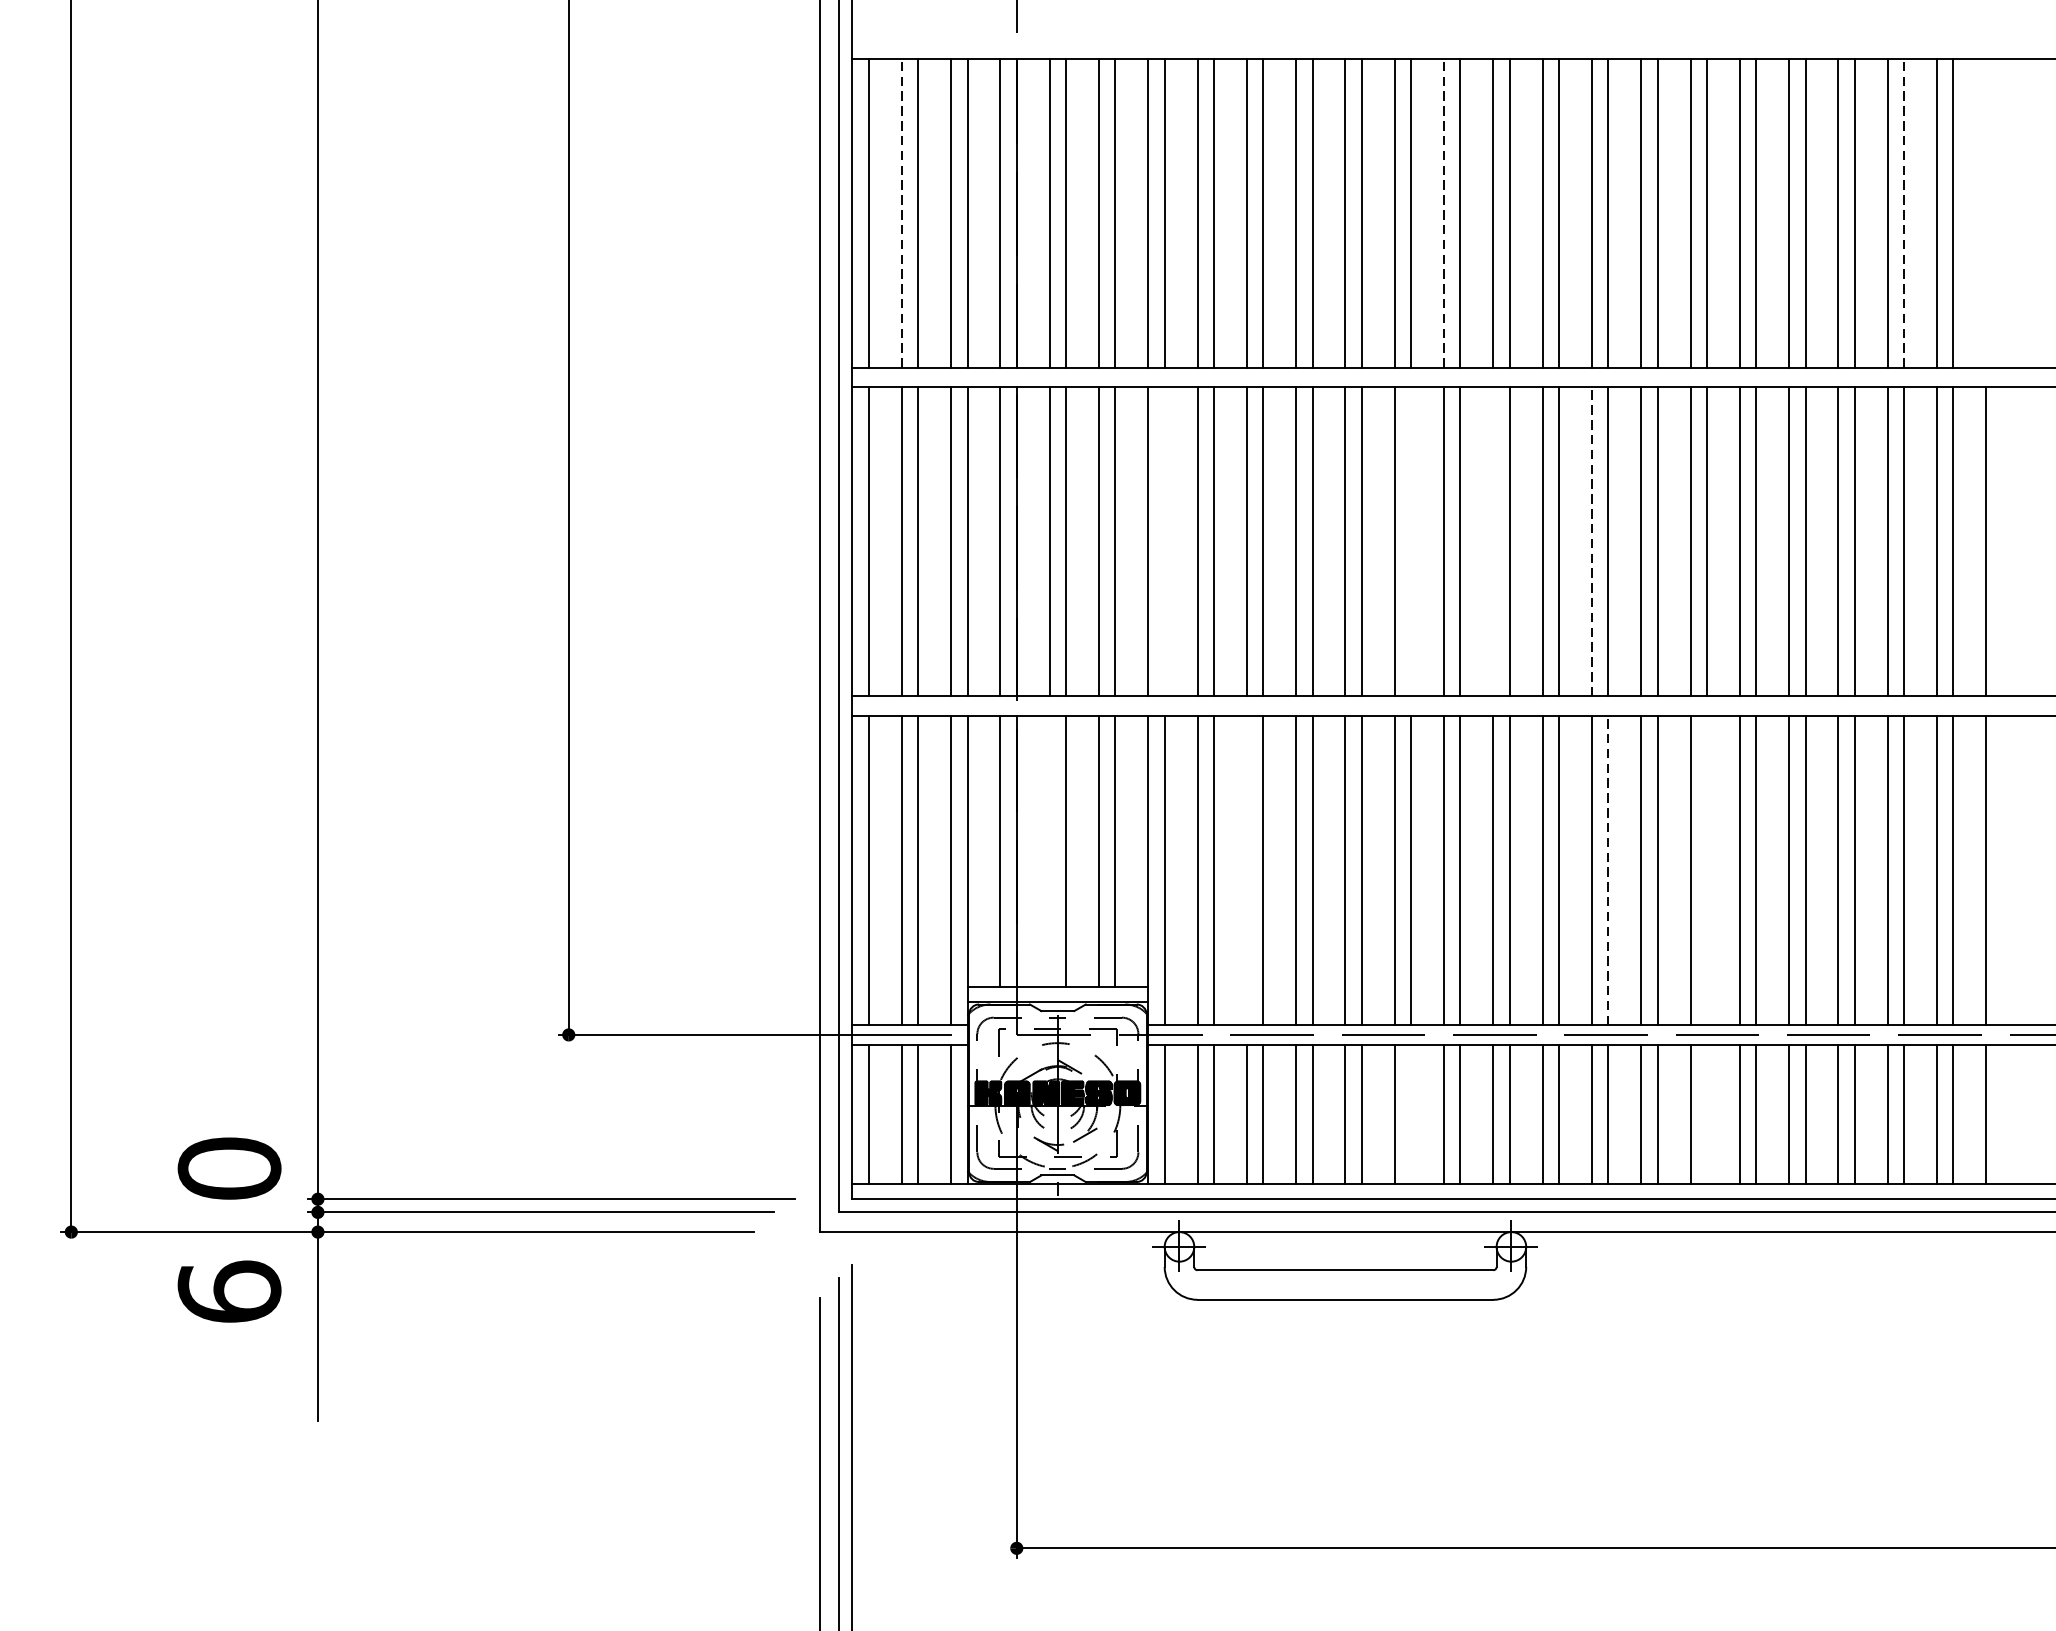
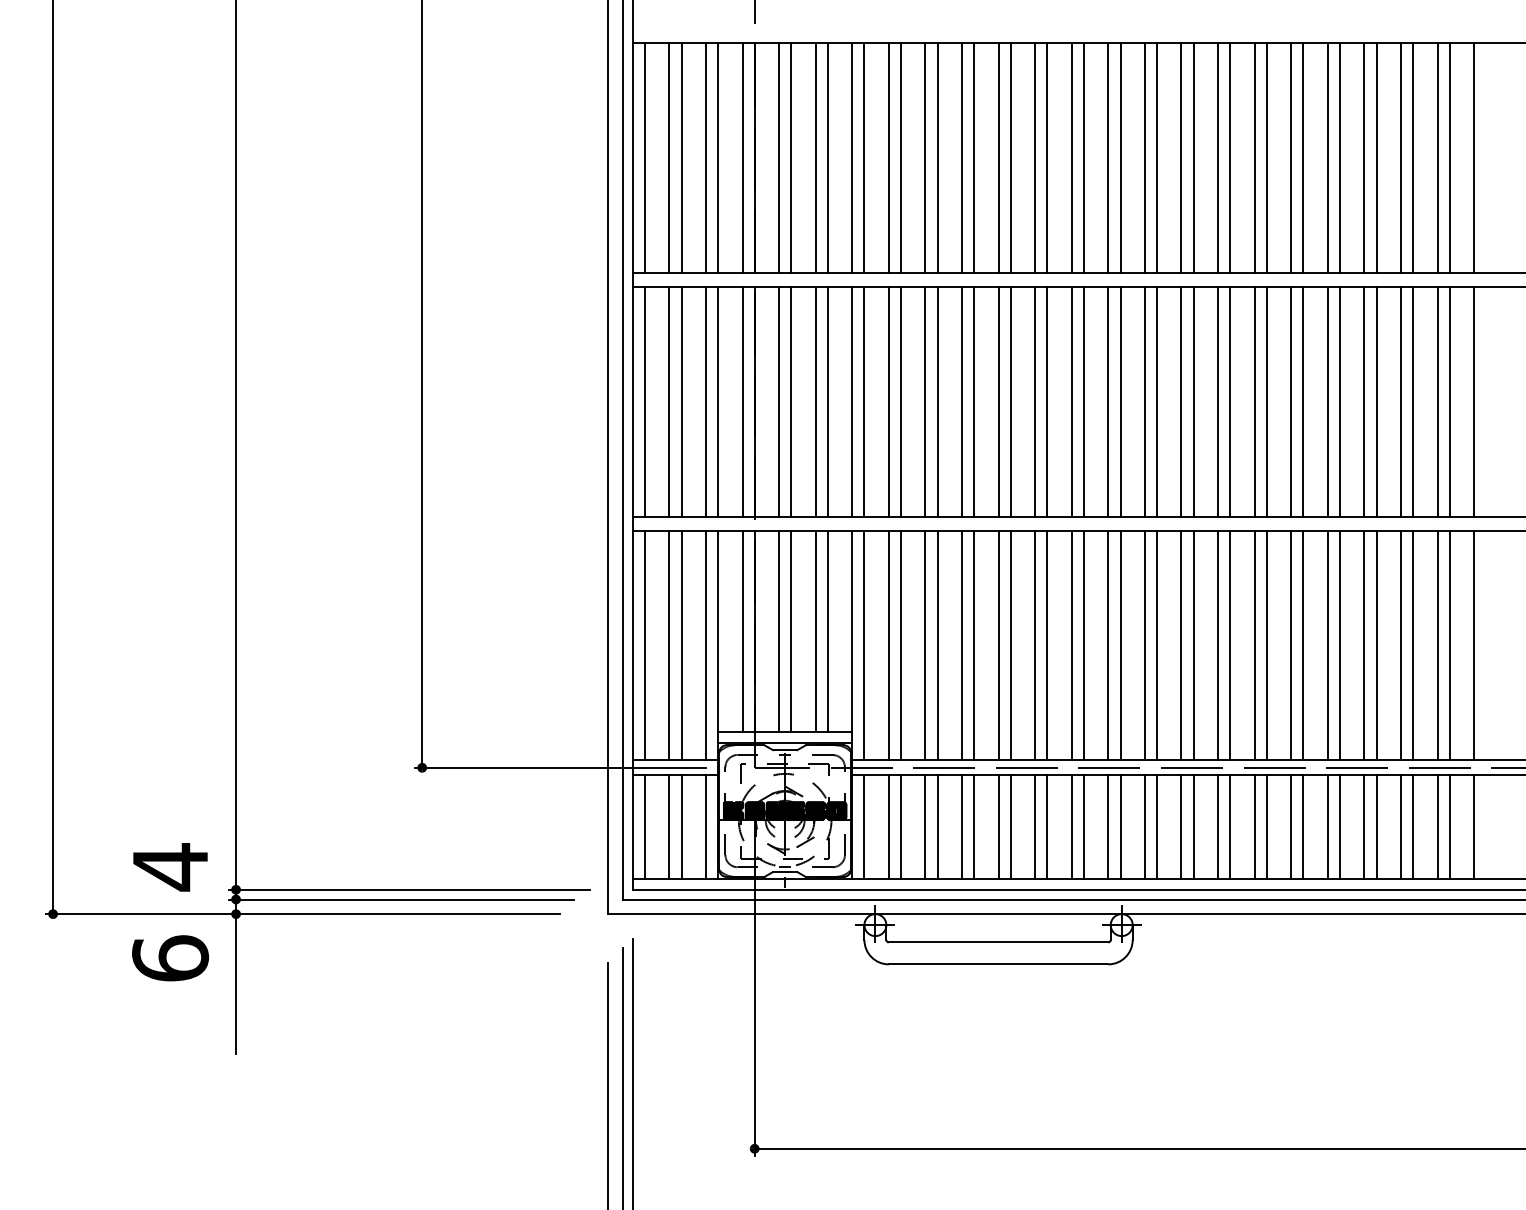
line: (1986, 212) -> (1474, 157), added
line: (901, 213) -> (669, 158), dashed -> solid
line: (1443, 213) -> (1071, 158), dashed -> solid
line: (1904, 213) -> (1413, 158), dashed -> solid
line: (1164, 541) -> (864, 401), added
line: (1411, 541) -> (1047, 401), added
line: (1493, 541) -> (1108, 401), added
line: (1591, 542) -> (1181, 402), dashed -> solid
line: (1050, 851) -> (779, 631), added
line: (1246, 870) -> (925, 645), added
line: (1608, 870) -> (1193, 645), dashed -> solid
line: (1706, 870) -> (1266, 645), added
line: (1411, 1113) -> (1047, 826), added
line: (1706, 1113) -> (1266, 826), added
text: (229, 1169) -> (170, 867), 0 -> 4

